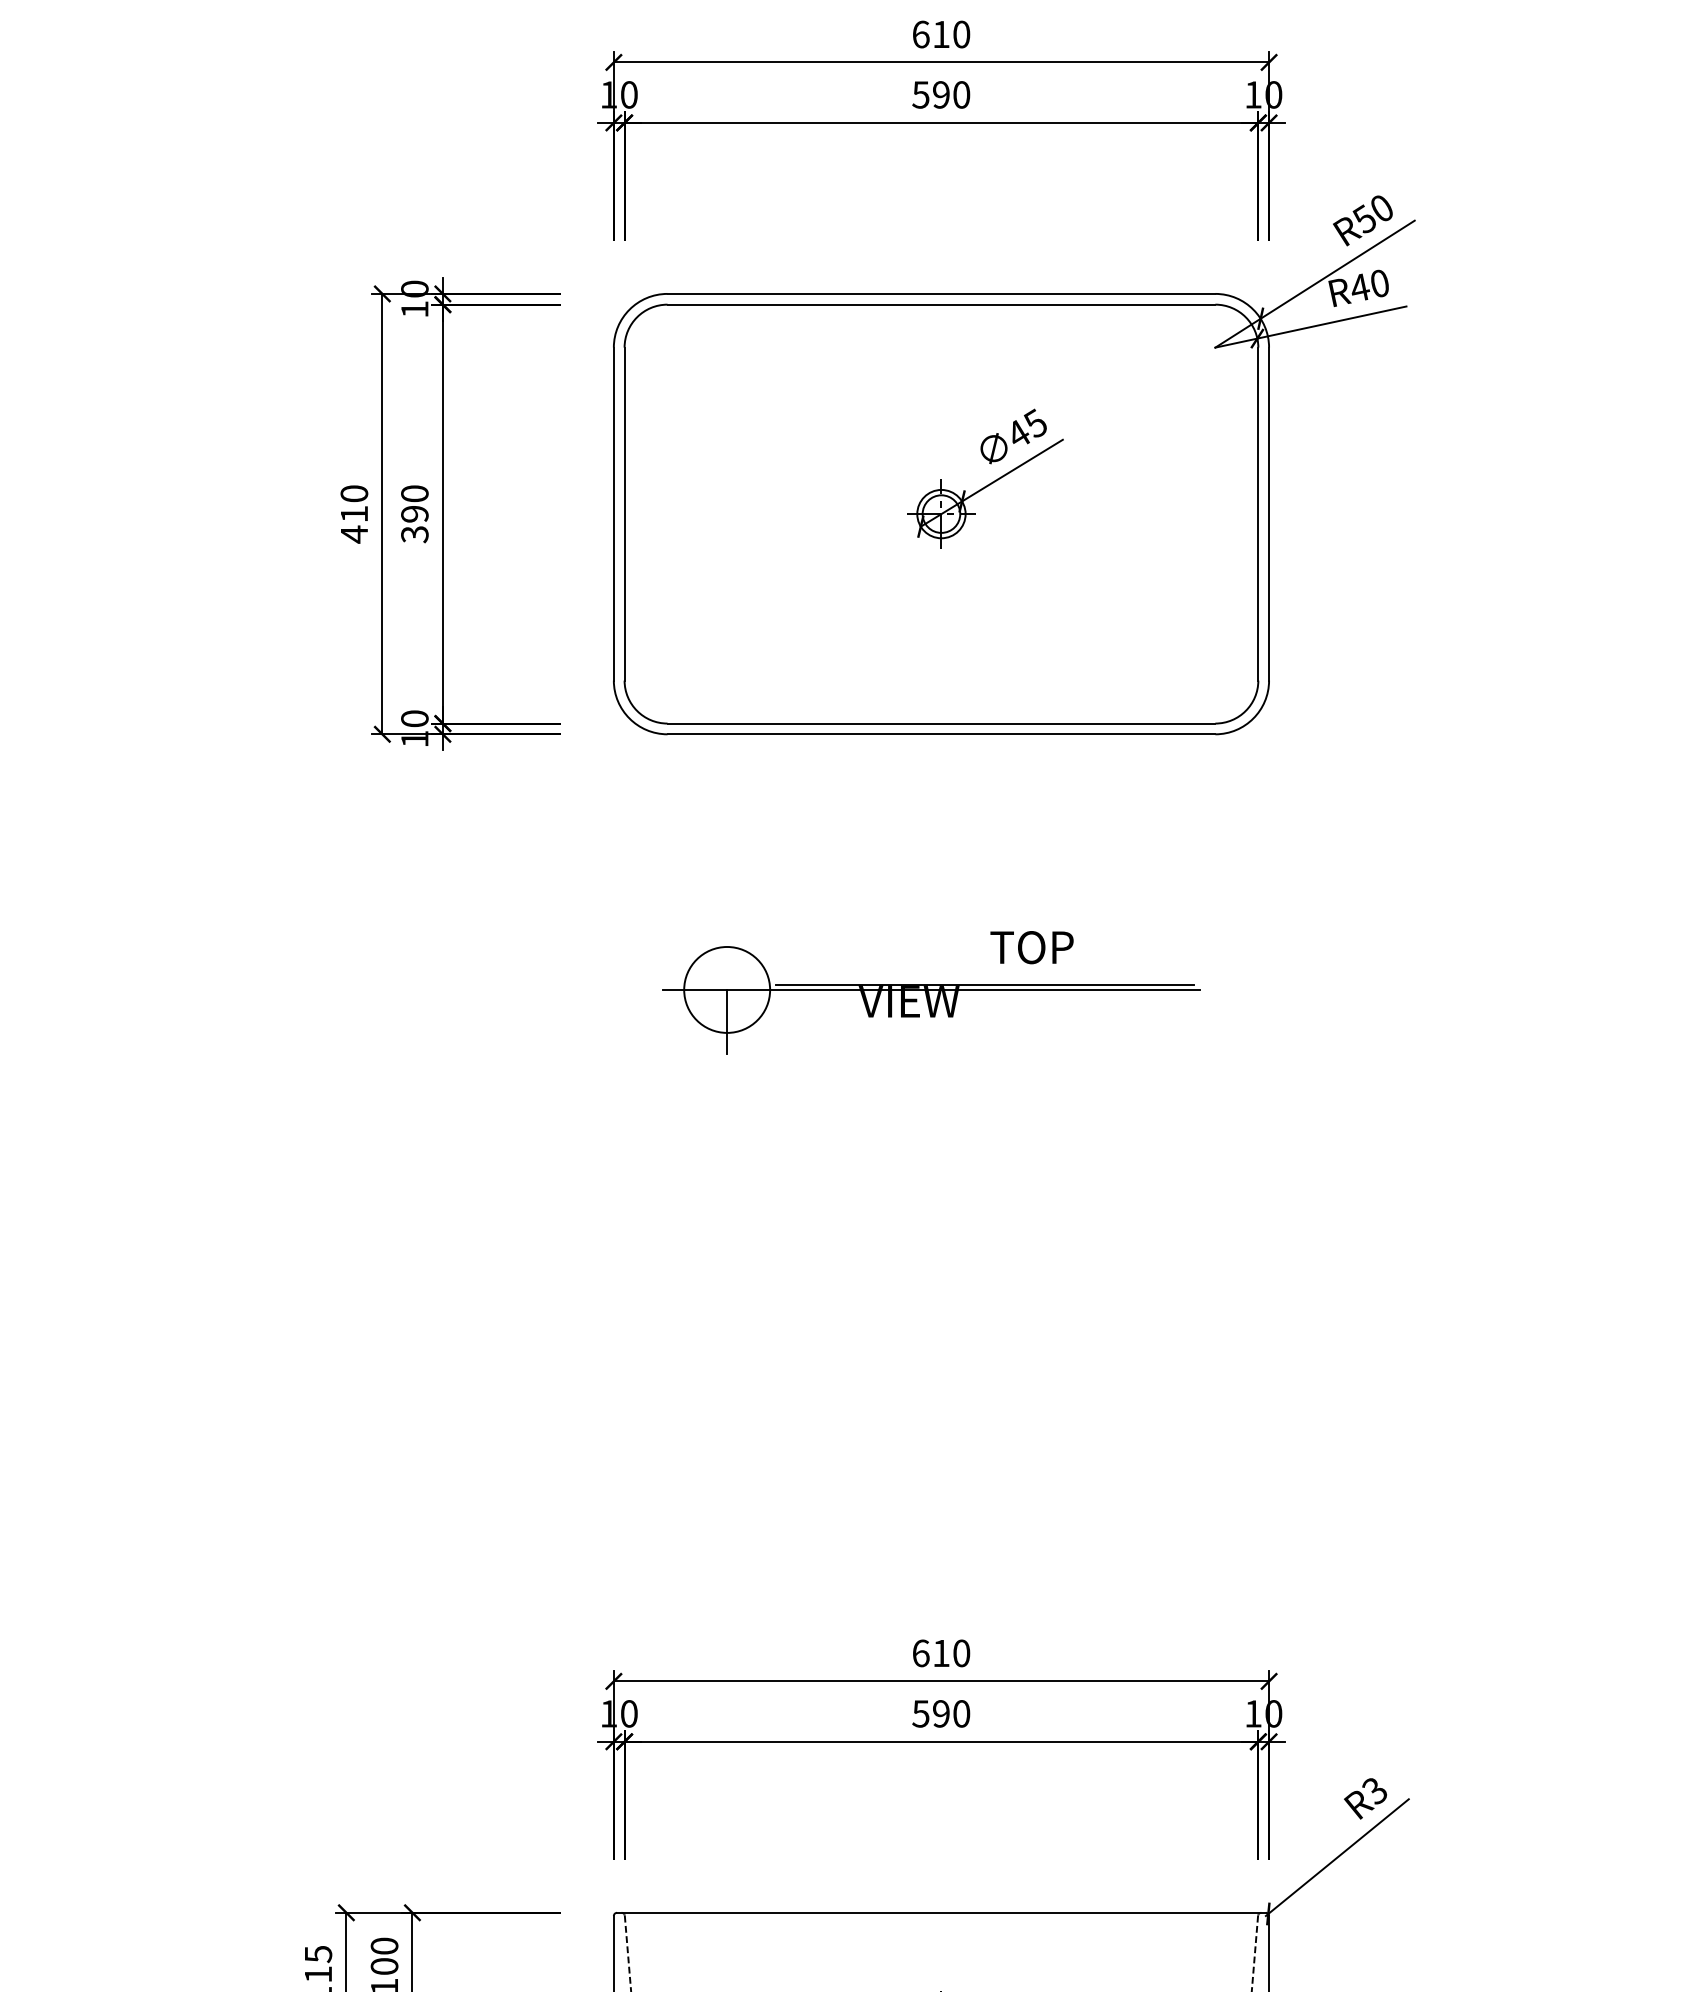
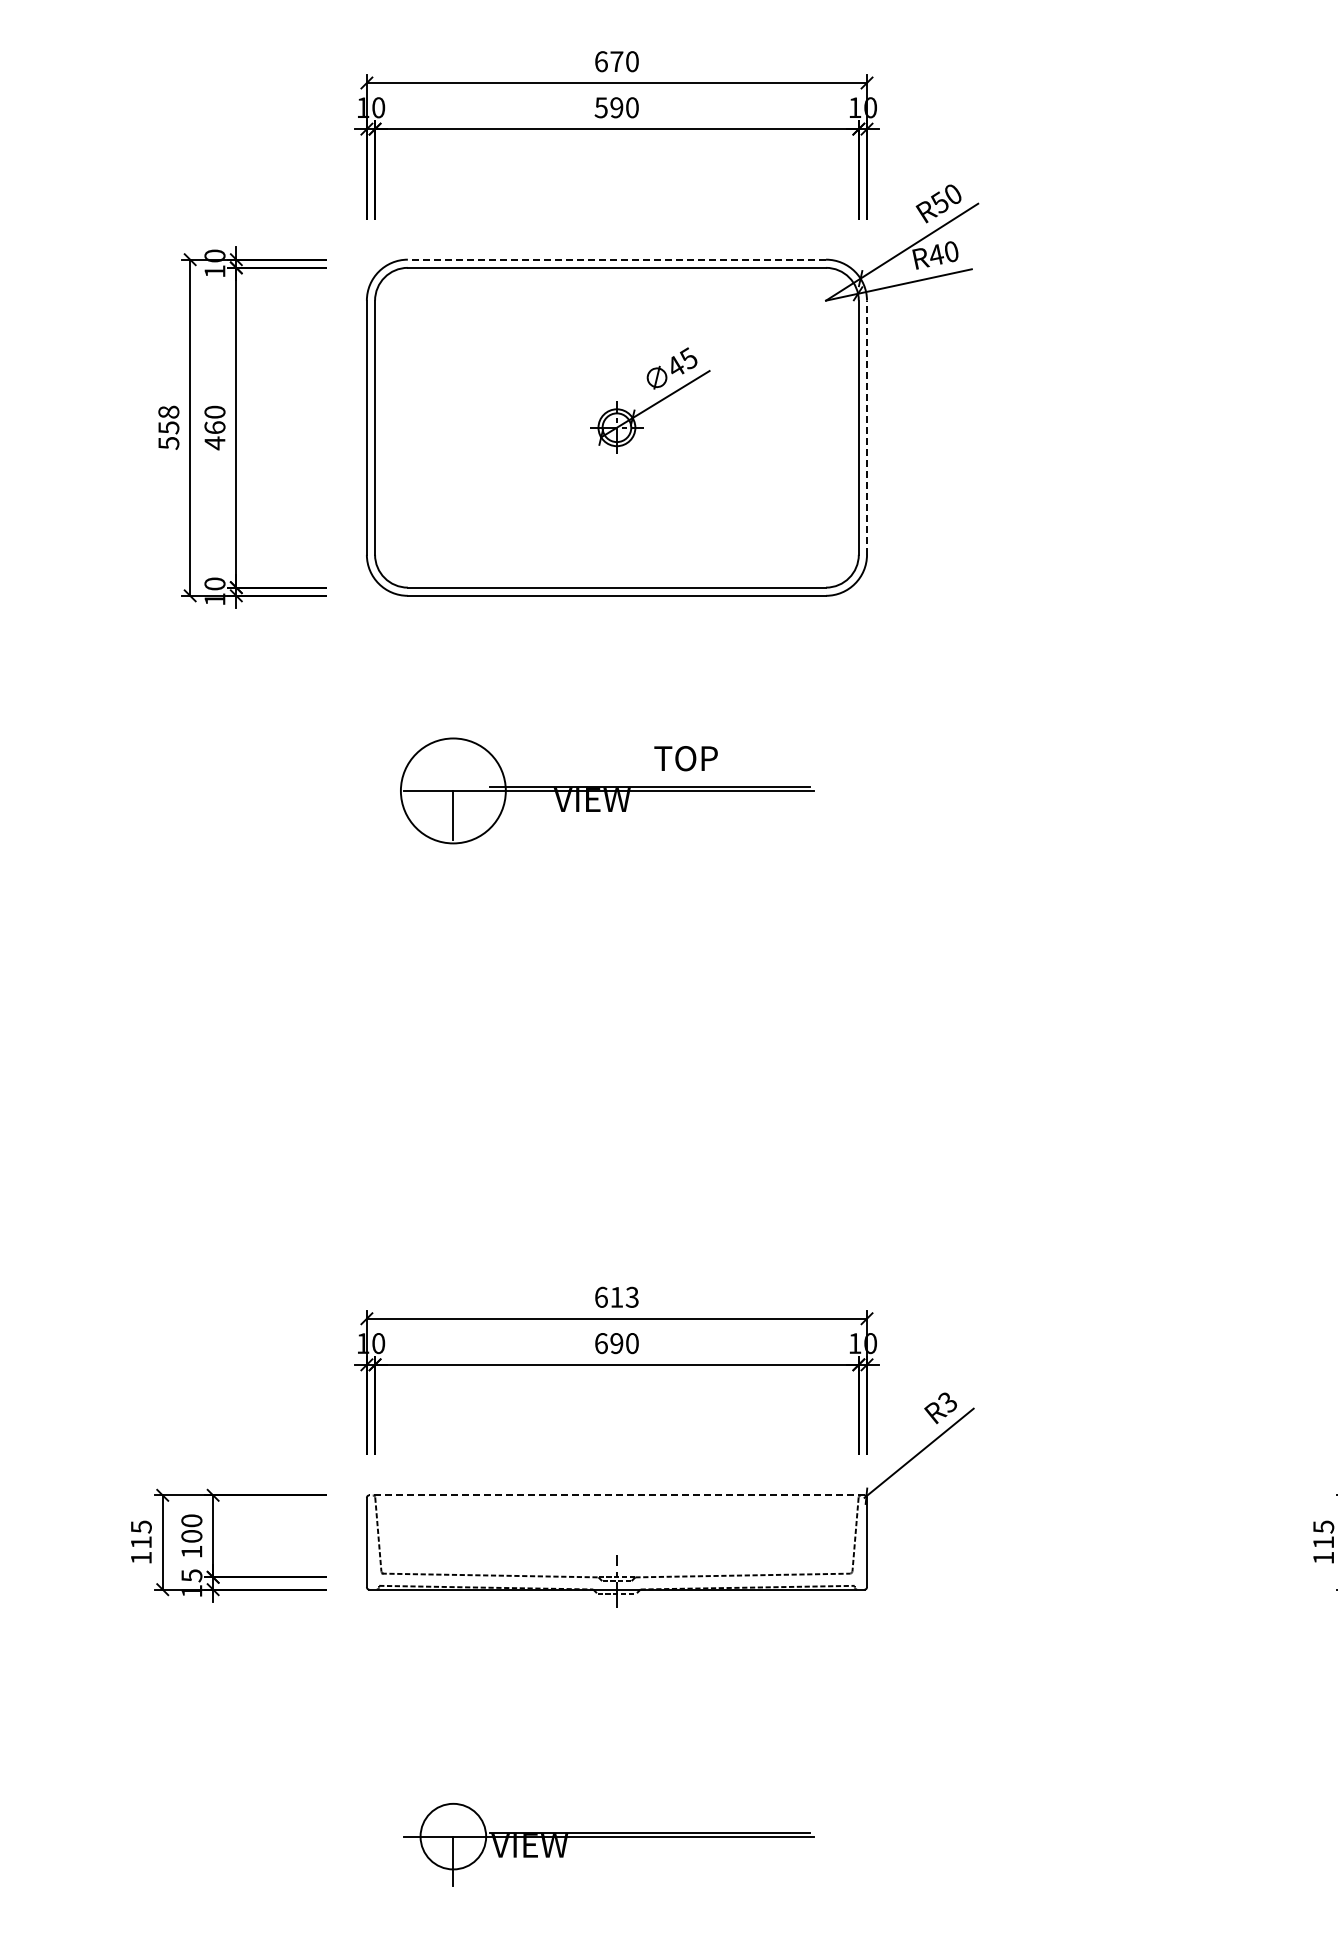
text: (940, 34) -> (616, 61), 610 -> 670
line: (940, 293) -> (616, 259), solid -> dashed
text: (353, 513) -> (168, 427), 410 -> 558
line: (1269, 513) -> (867, 427), solid -> dashed
text: (414, 524) -> (214, 435), 390 -> 460
circle: (727, 989) -> (453, 790), size x1.6
text: (960, 1653) -> (631, 1297), 610 -> 613
text: (919, 1713) -> (600, 1343), 590 -> 690
line: (940, 1912) -> (616, 1495), solid -> dashed

